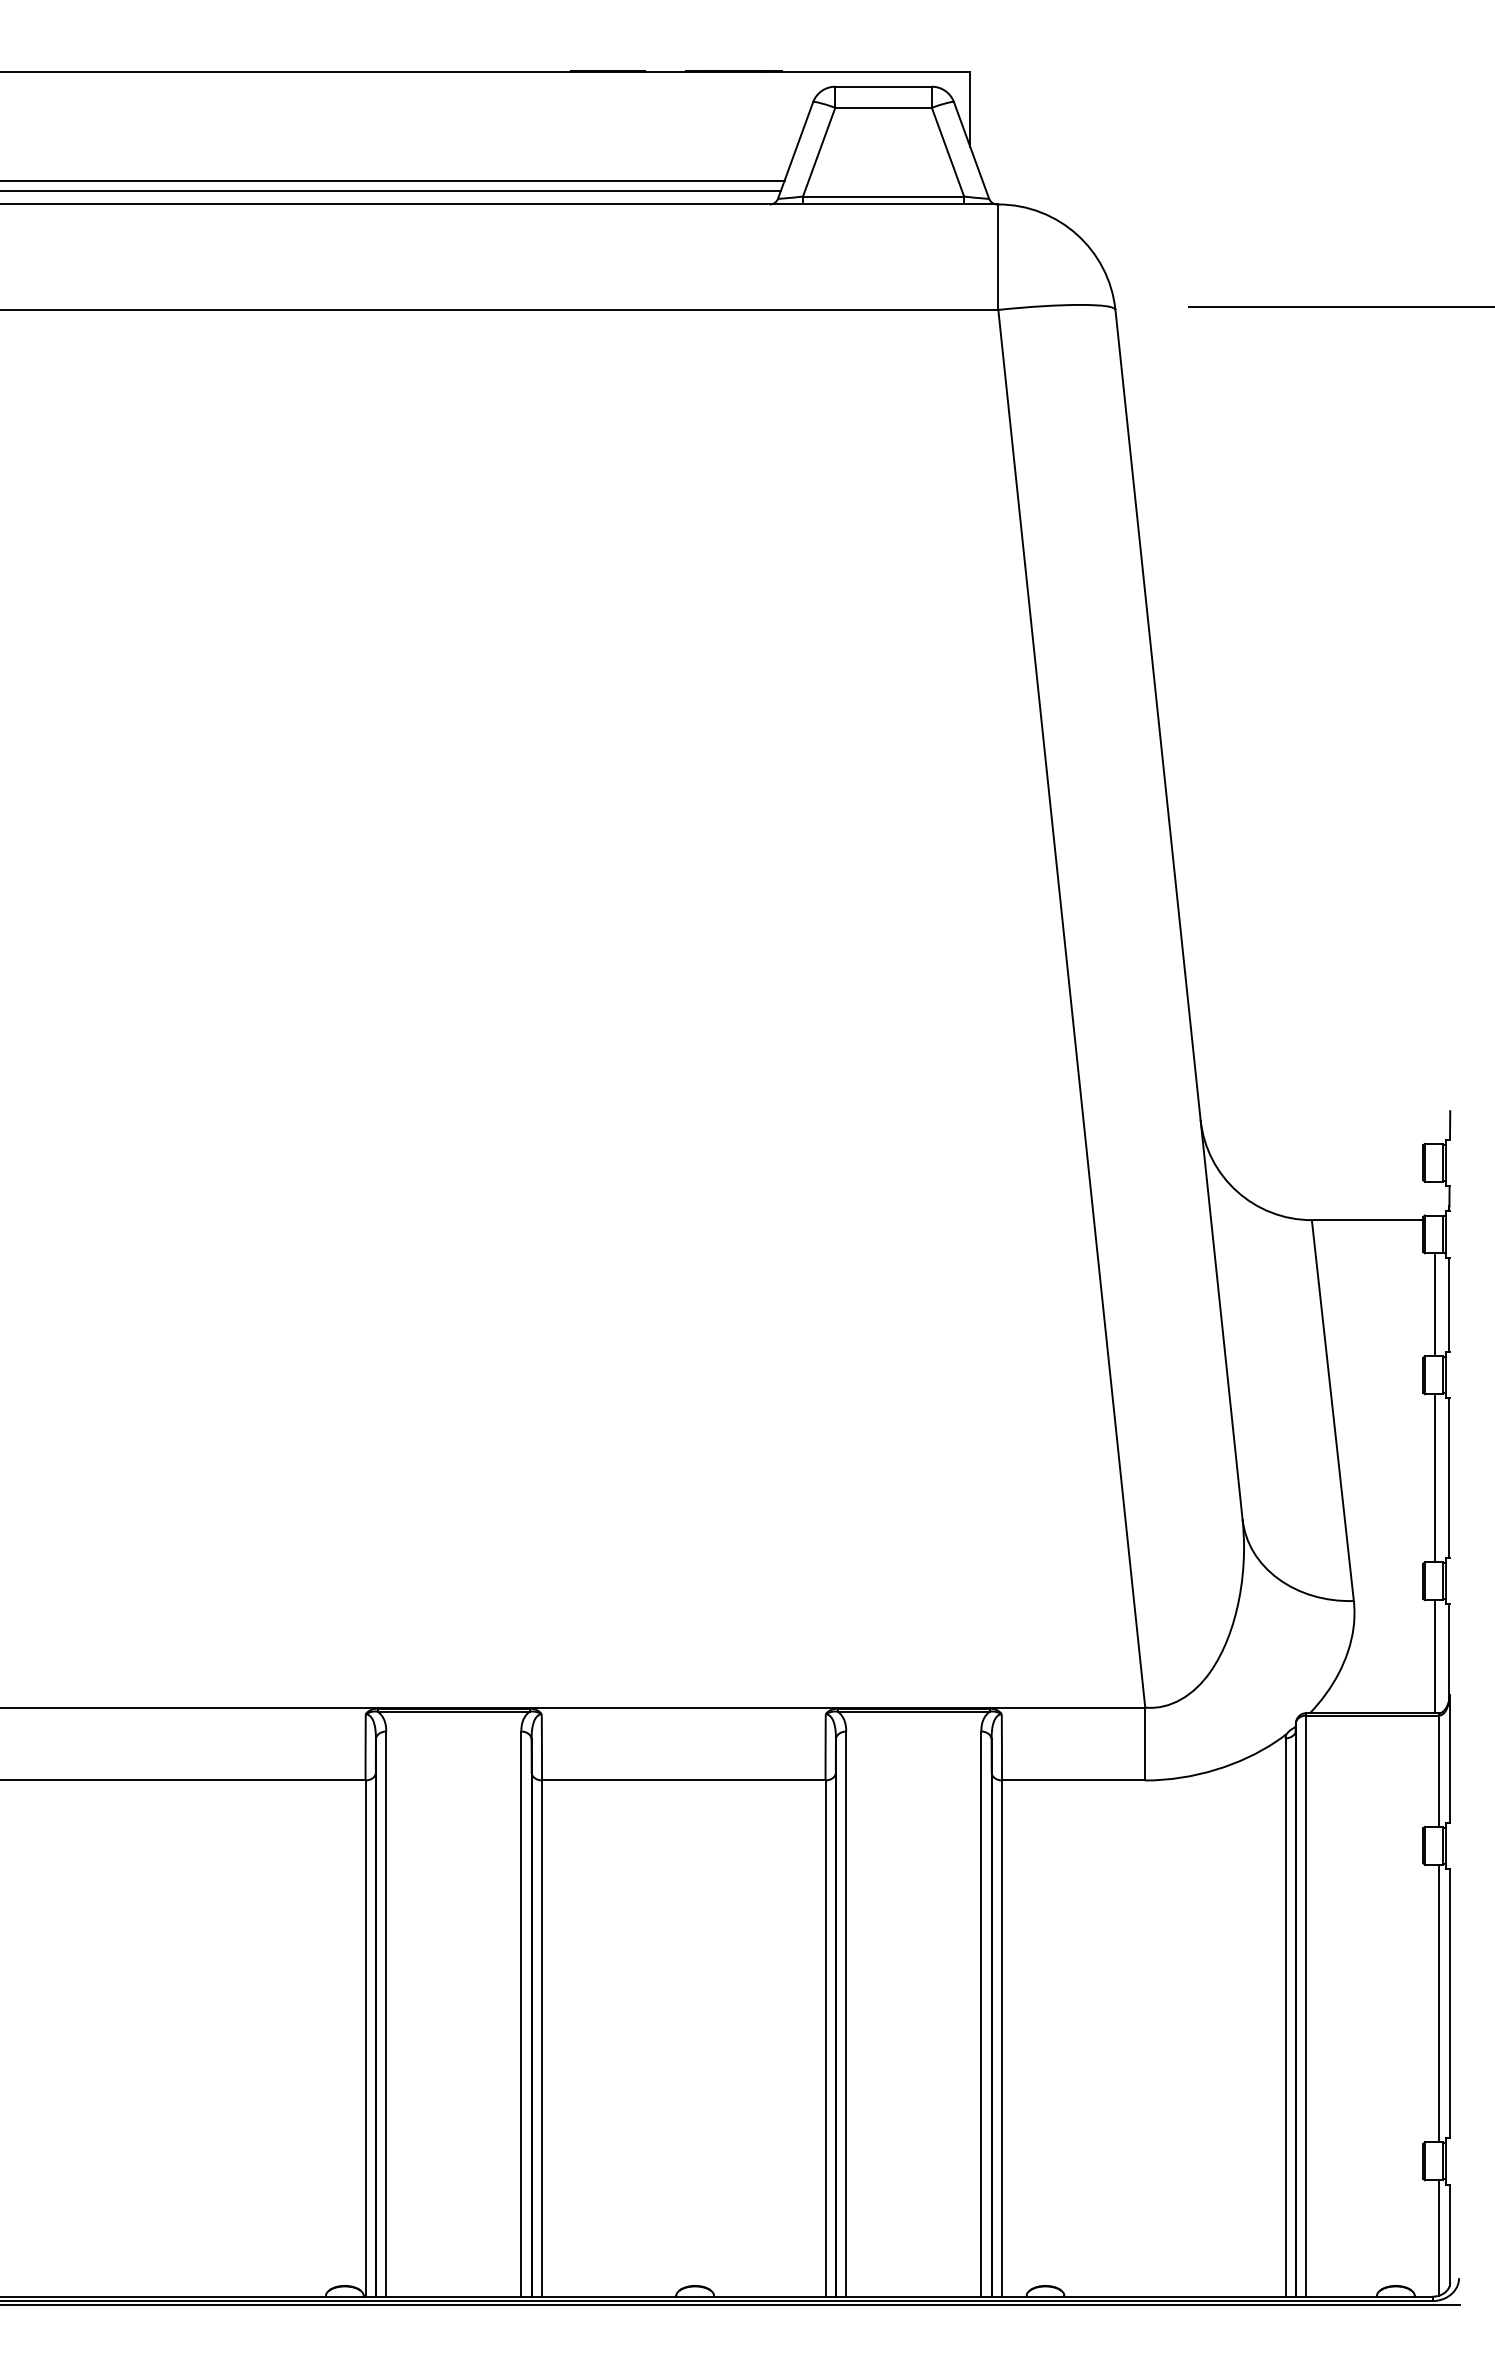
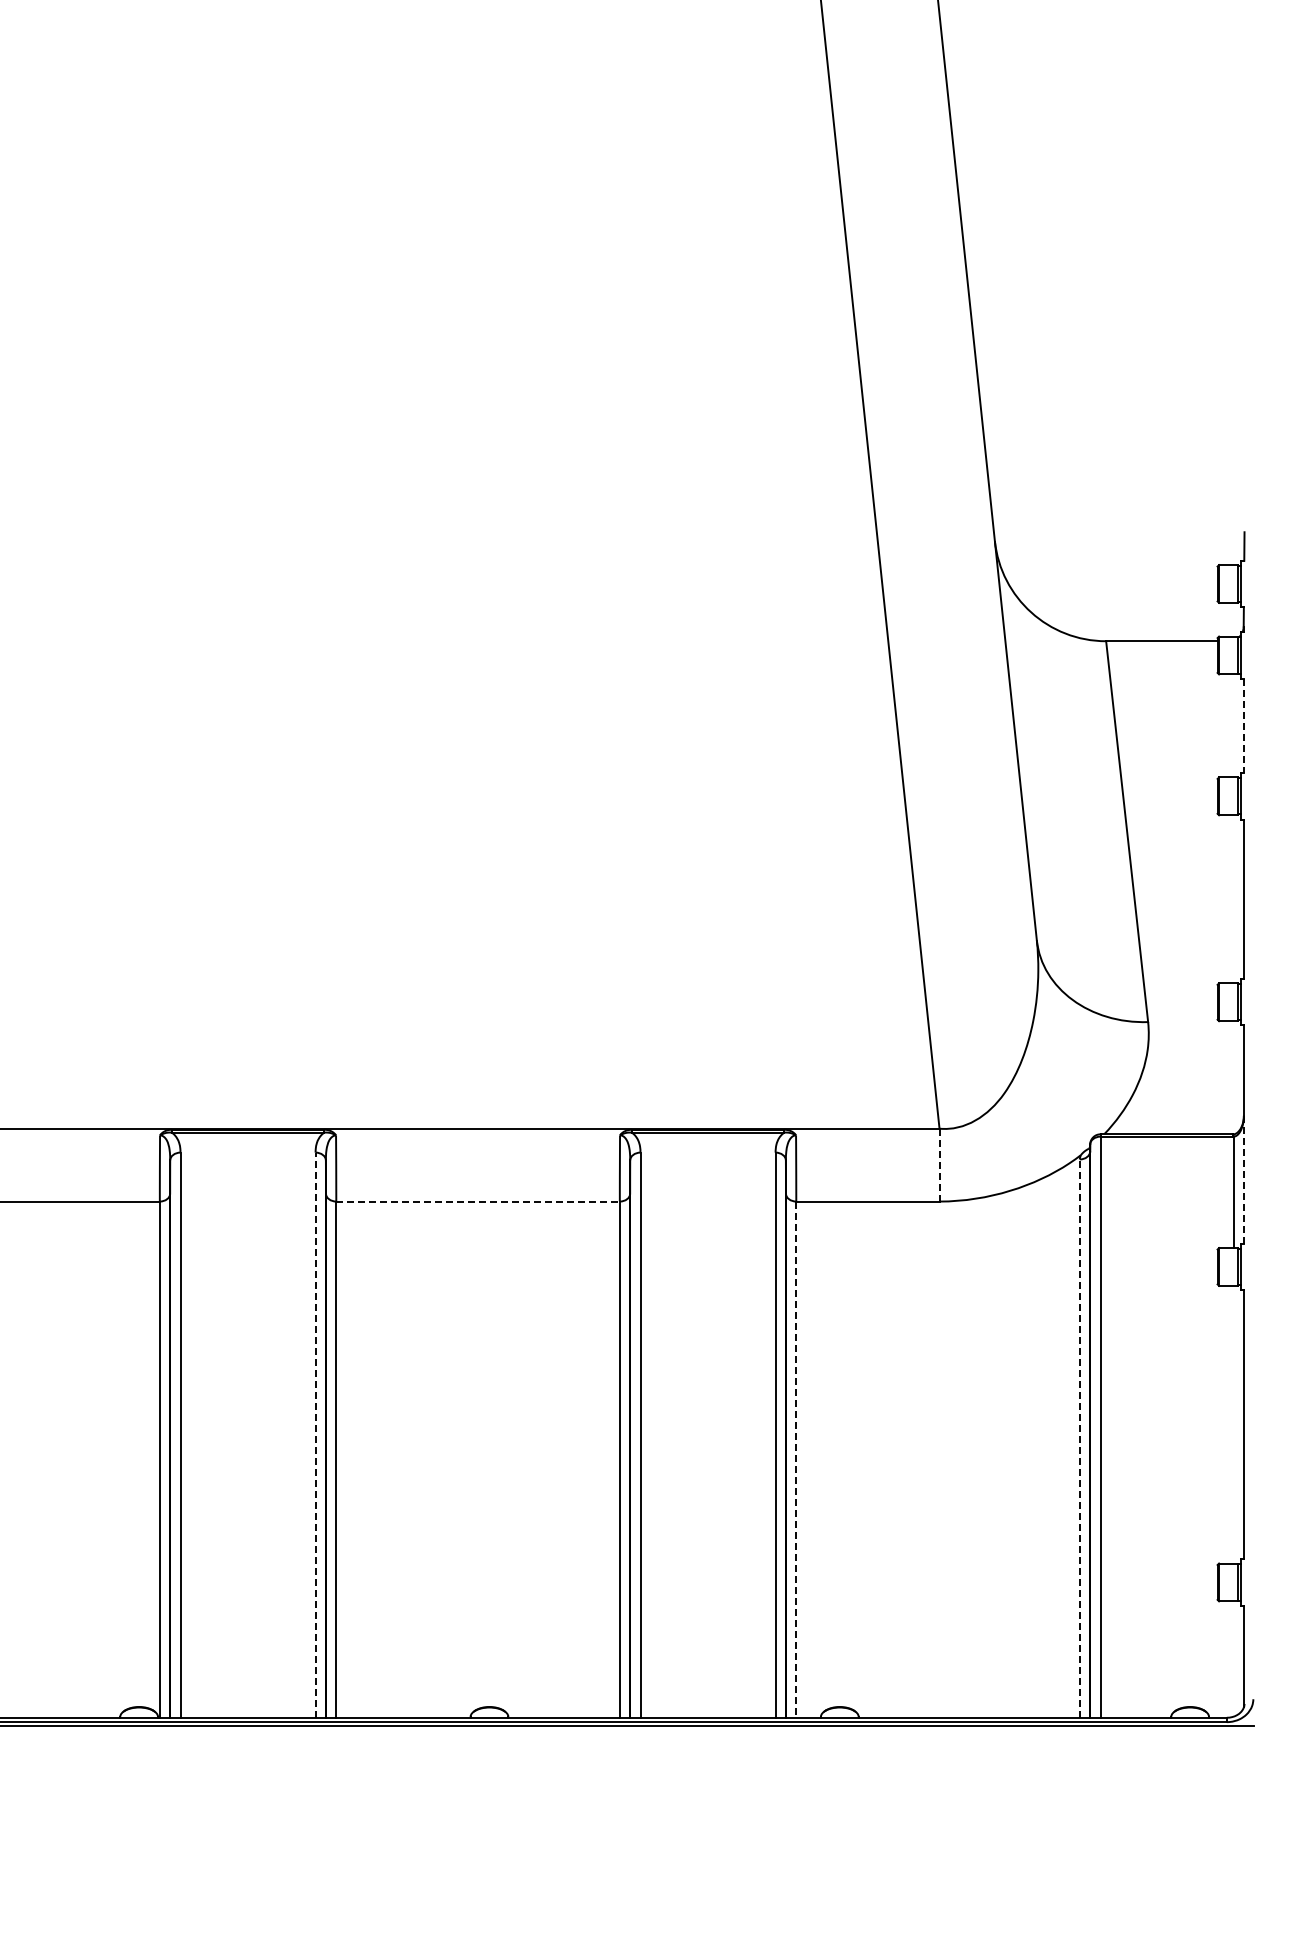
line: (1434, 1304) -> (1228, 725), removed
line: (1449, 1305) -> (1243, 726), solid -> dashed
line: (1434, 1478) -> (1228, 899), removed
line: (1434, 1656) -> (1228, 1077), removed
line: (1145, 1744) -> (939, 1165), solid -> dashed
line: (1449, 1759) -> (1243, 1180), solid -> dashed
line: (683, 1780) -> (477, 1201), solid -> dashed
line: (1439, 2003) -> (1233, 1424), removed
line: (521, 2014) -> (315, 1435), solid -> dashed
line: (1285, 2017) -> (1079, 1438), solid -> dashed
line: (1002, 2039) -> (796, 1460), solid -> dashed
line: (1439, 2237) -> (1233, 1658), removed

